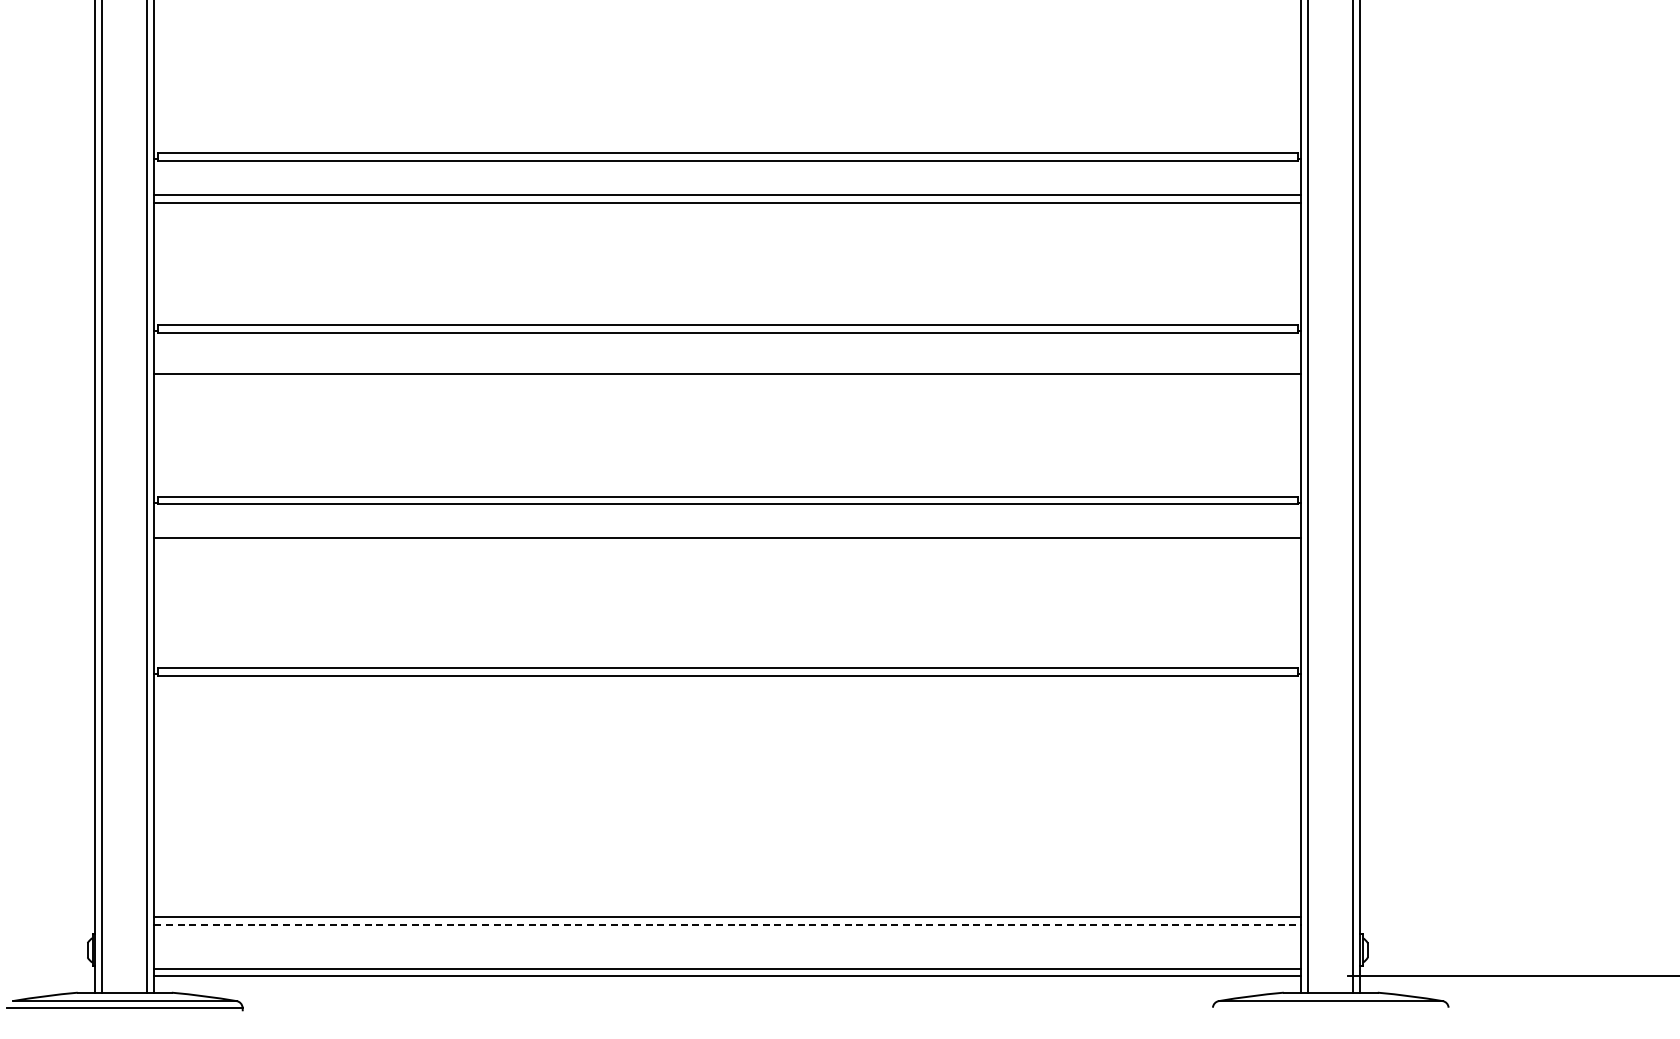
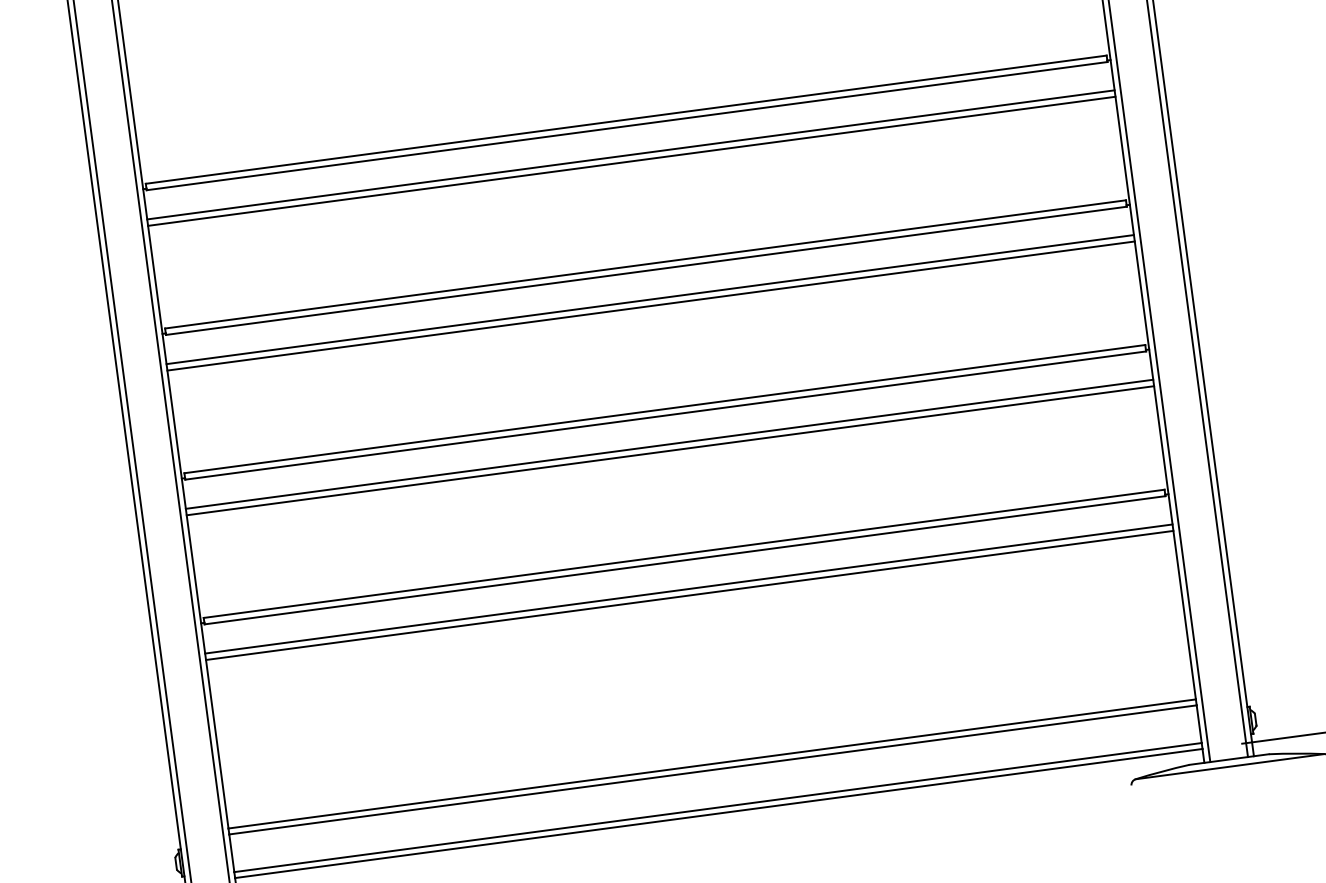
line: (727, 366) -> (649, 299), added
line: (727, 546) -> (670, 451), added
line: (727, 709) -> (688, 588), added
line: (727, 717) -> (689, 595), added
line: (727, 924) -> (712, 769), dashed -> solid

